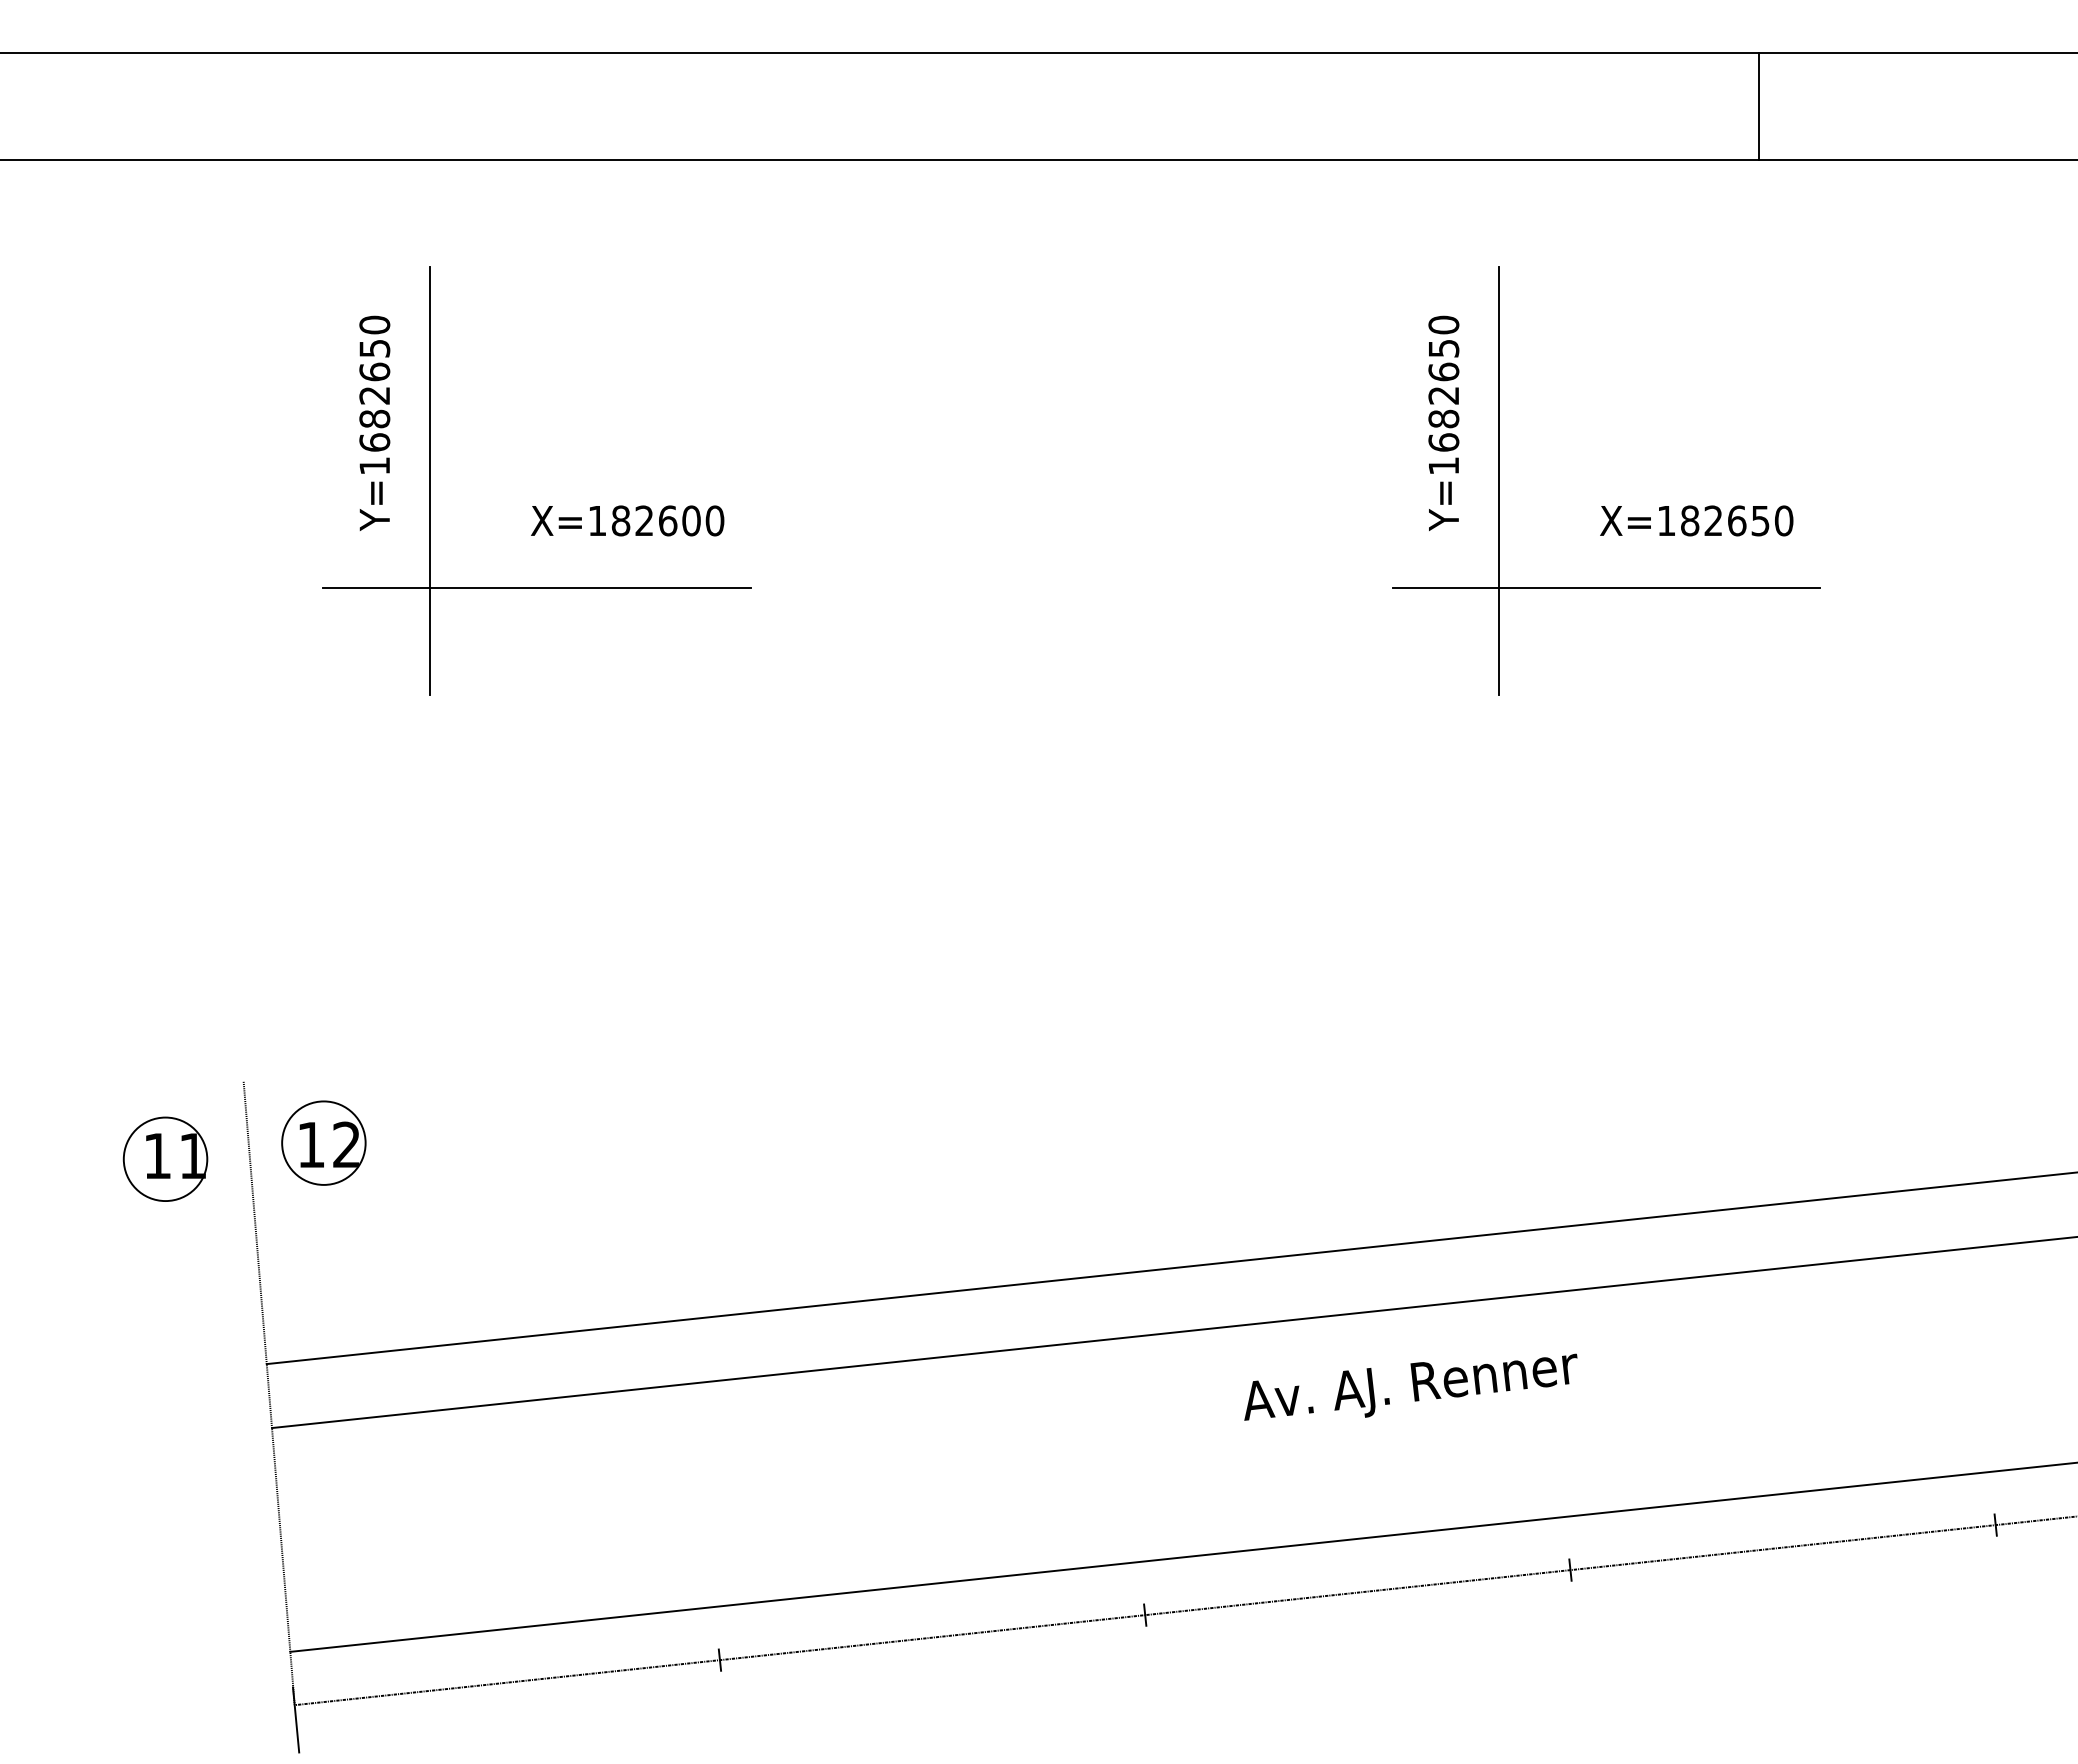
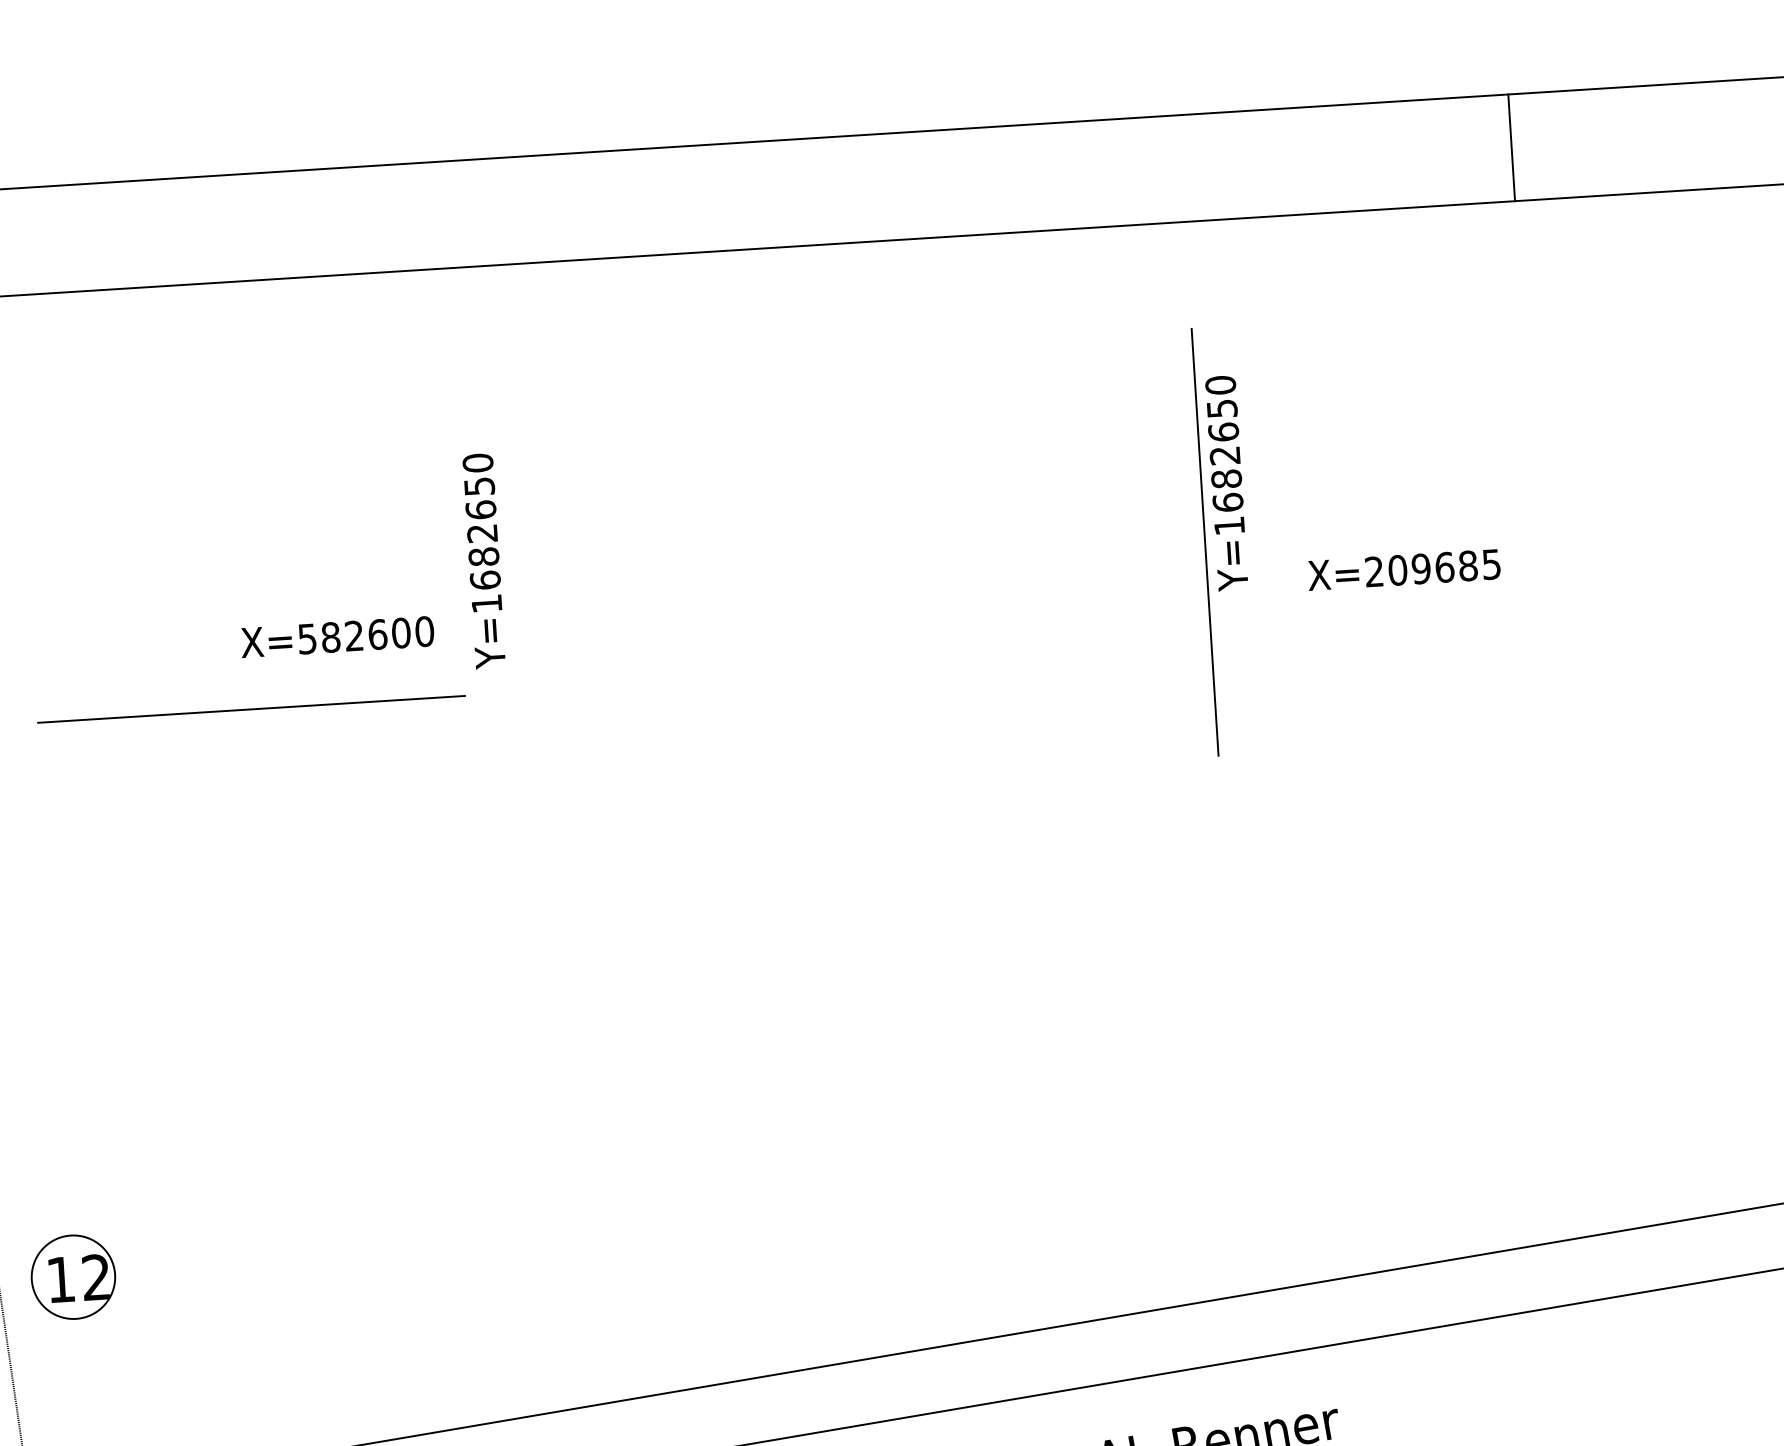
line: (1759, 105) -> (1511, 146), moved
text: (374, 422) -> (483, 560), moved
text: (1443, 422) -> (1226, 482), moved
line: (430, 480) -> (138, 609), removed
text: (1725, 520) -> (1433, 567), X=182650 -> X=209685
text: (597, 521) -> (307, 639), X=182600 -> X=582600
line: (1606, 587) -> (1318, 642), removed

